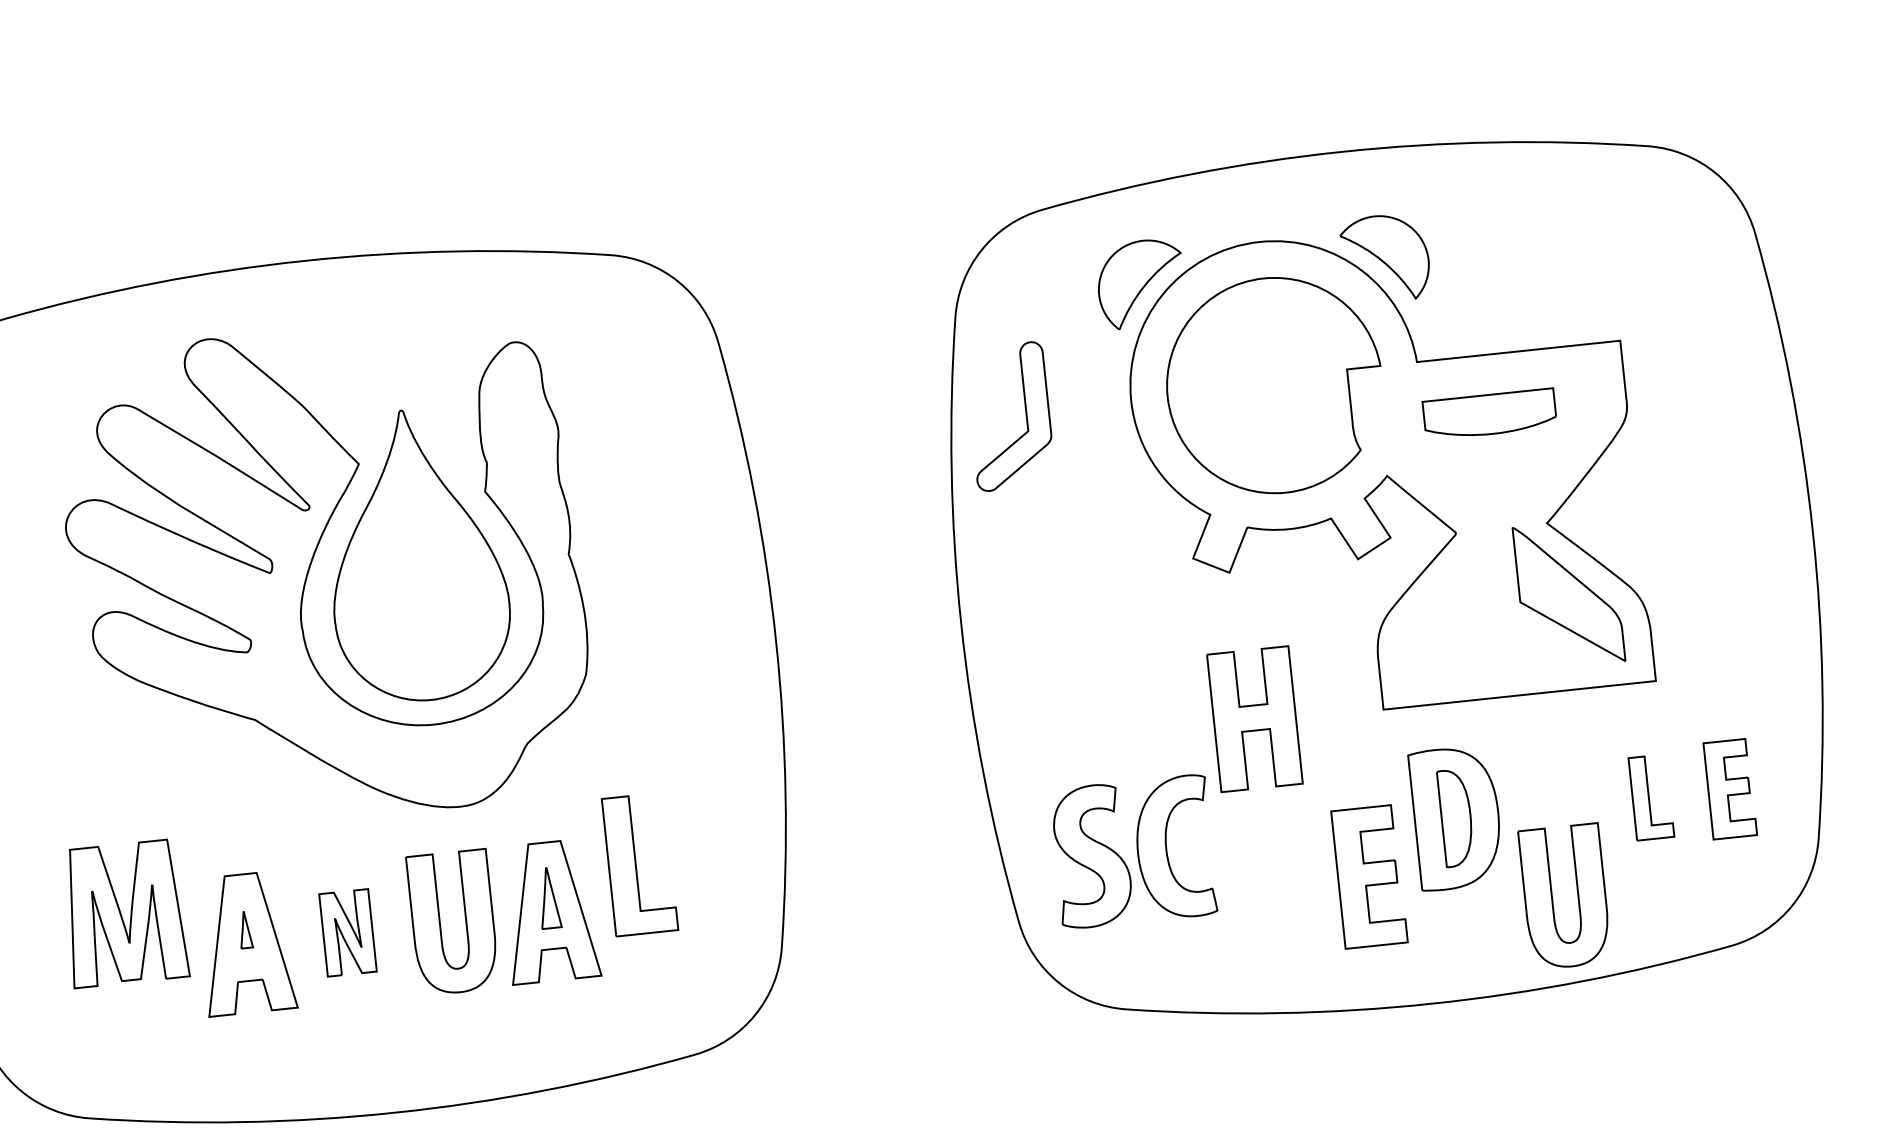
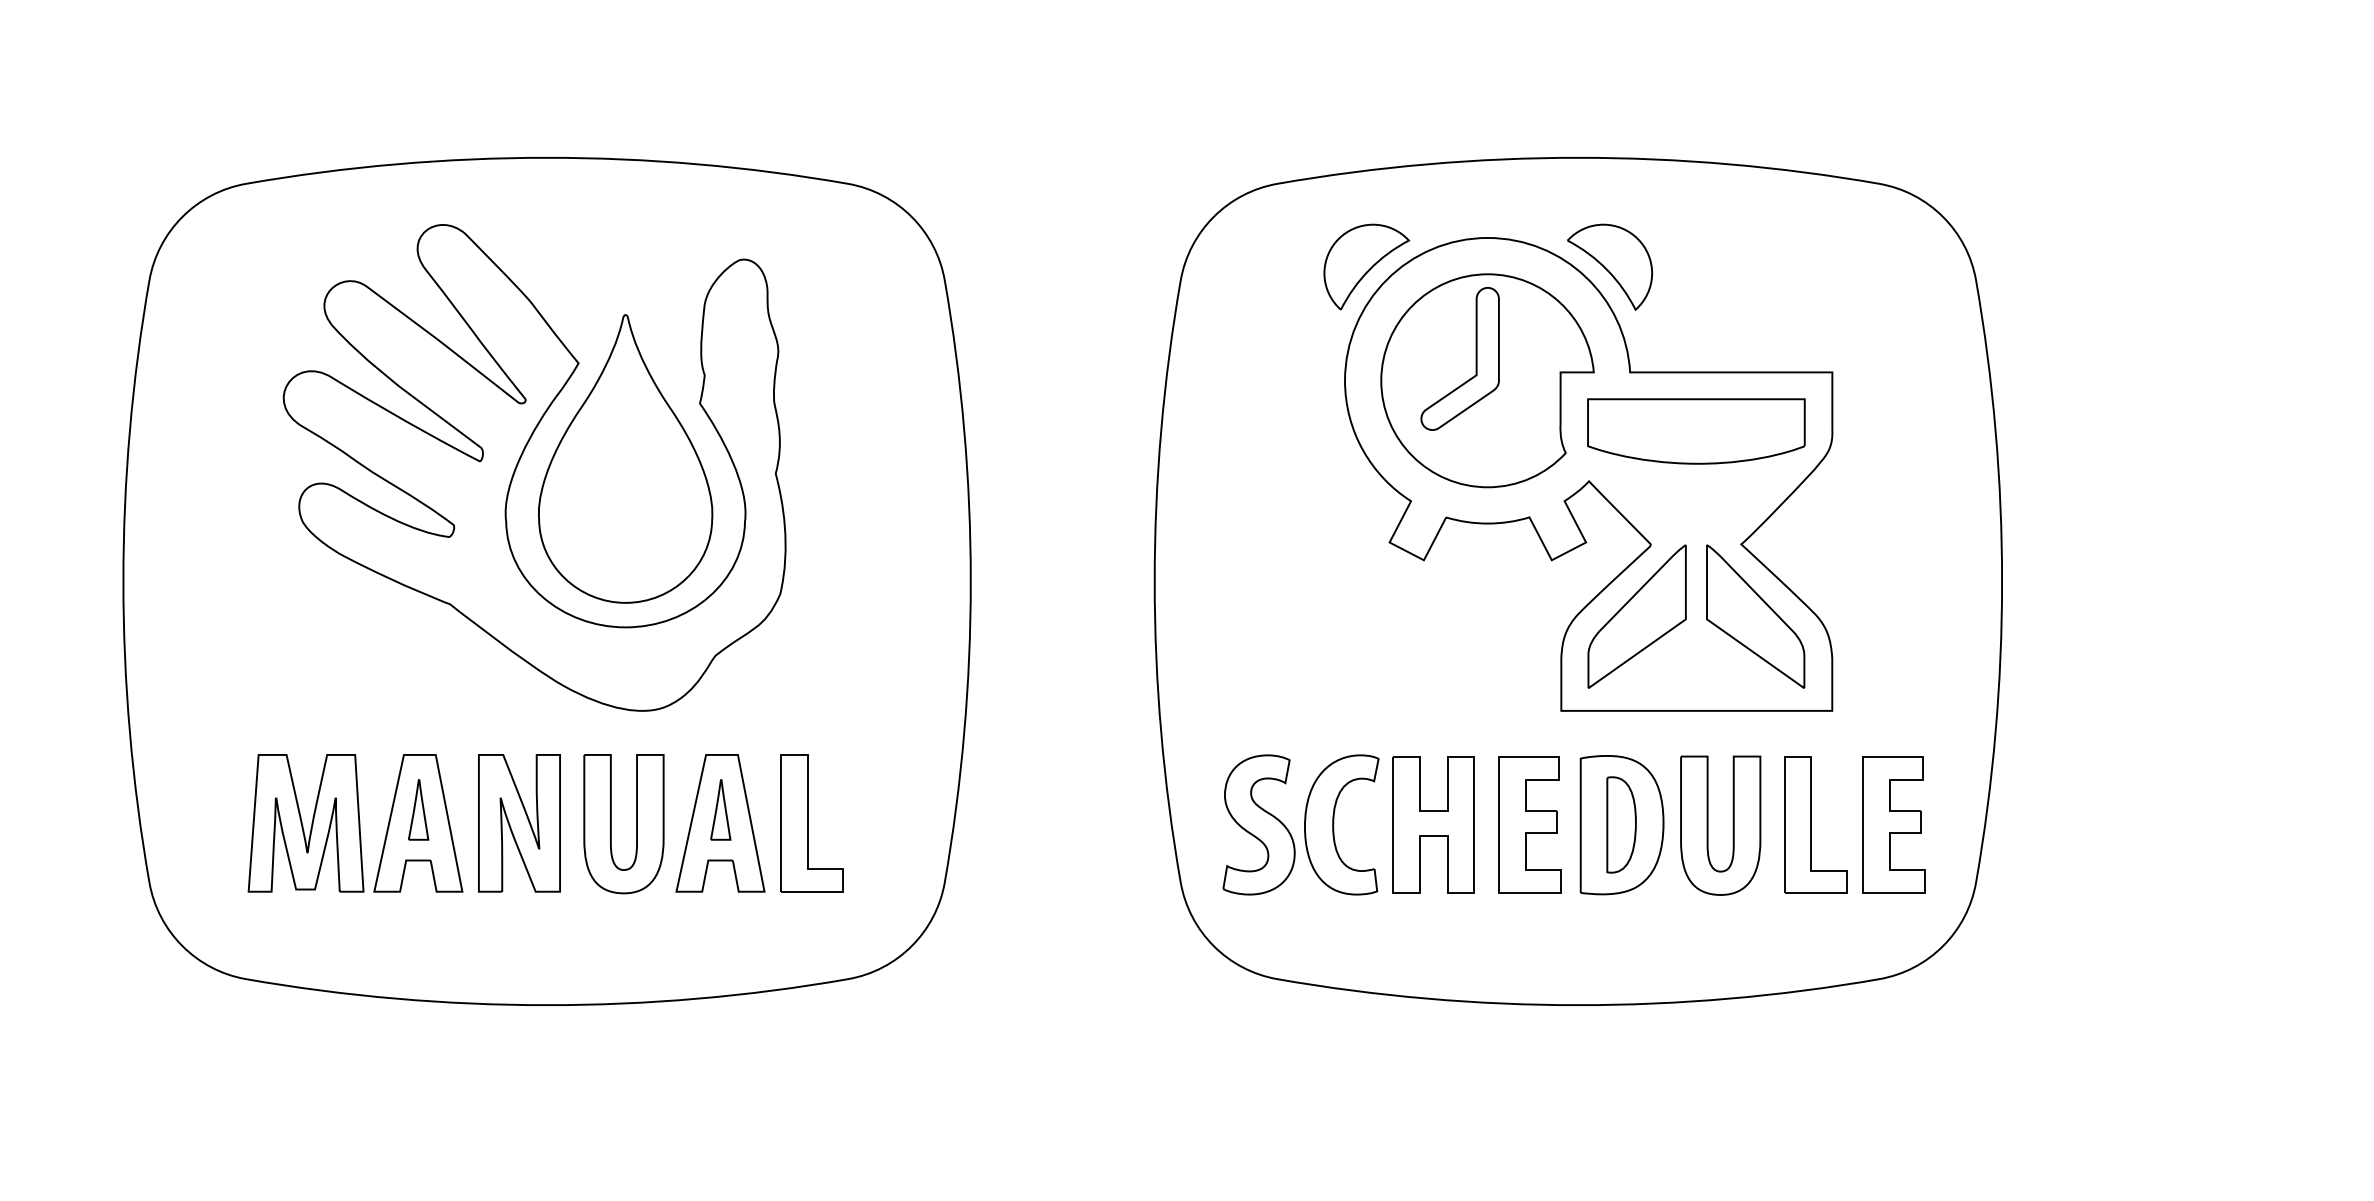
part: (1025, 414) -> (1475, 358), moved
part: (1489, 414) -> (1696, 431), size x1.67
part: (1449, 606) -> (1636, 616), added
part: (1254, 718) -> (1433, 824), moved
part: (1729, 788) -> (1893, 824), size x1.43
part: (1651, 797) -> (1815, 824), size x1.67
part: (639, 864) -> (811, 823), moved
part: (1368, 876) -> (1529, 824), moved
part: (1552, 897) -> (1708, 825), moved
part: (124, 913) -> (305, 823), moved
part: (245, 929) -> (418, 809), size x1.67
part: (348, 932) -> (519, 823), size x1.67

